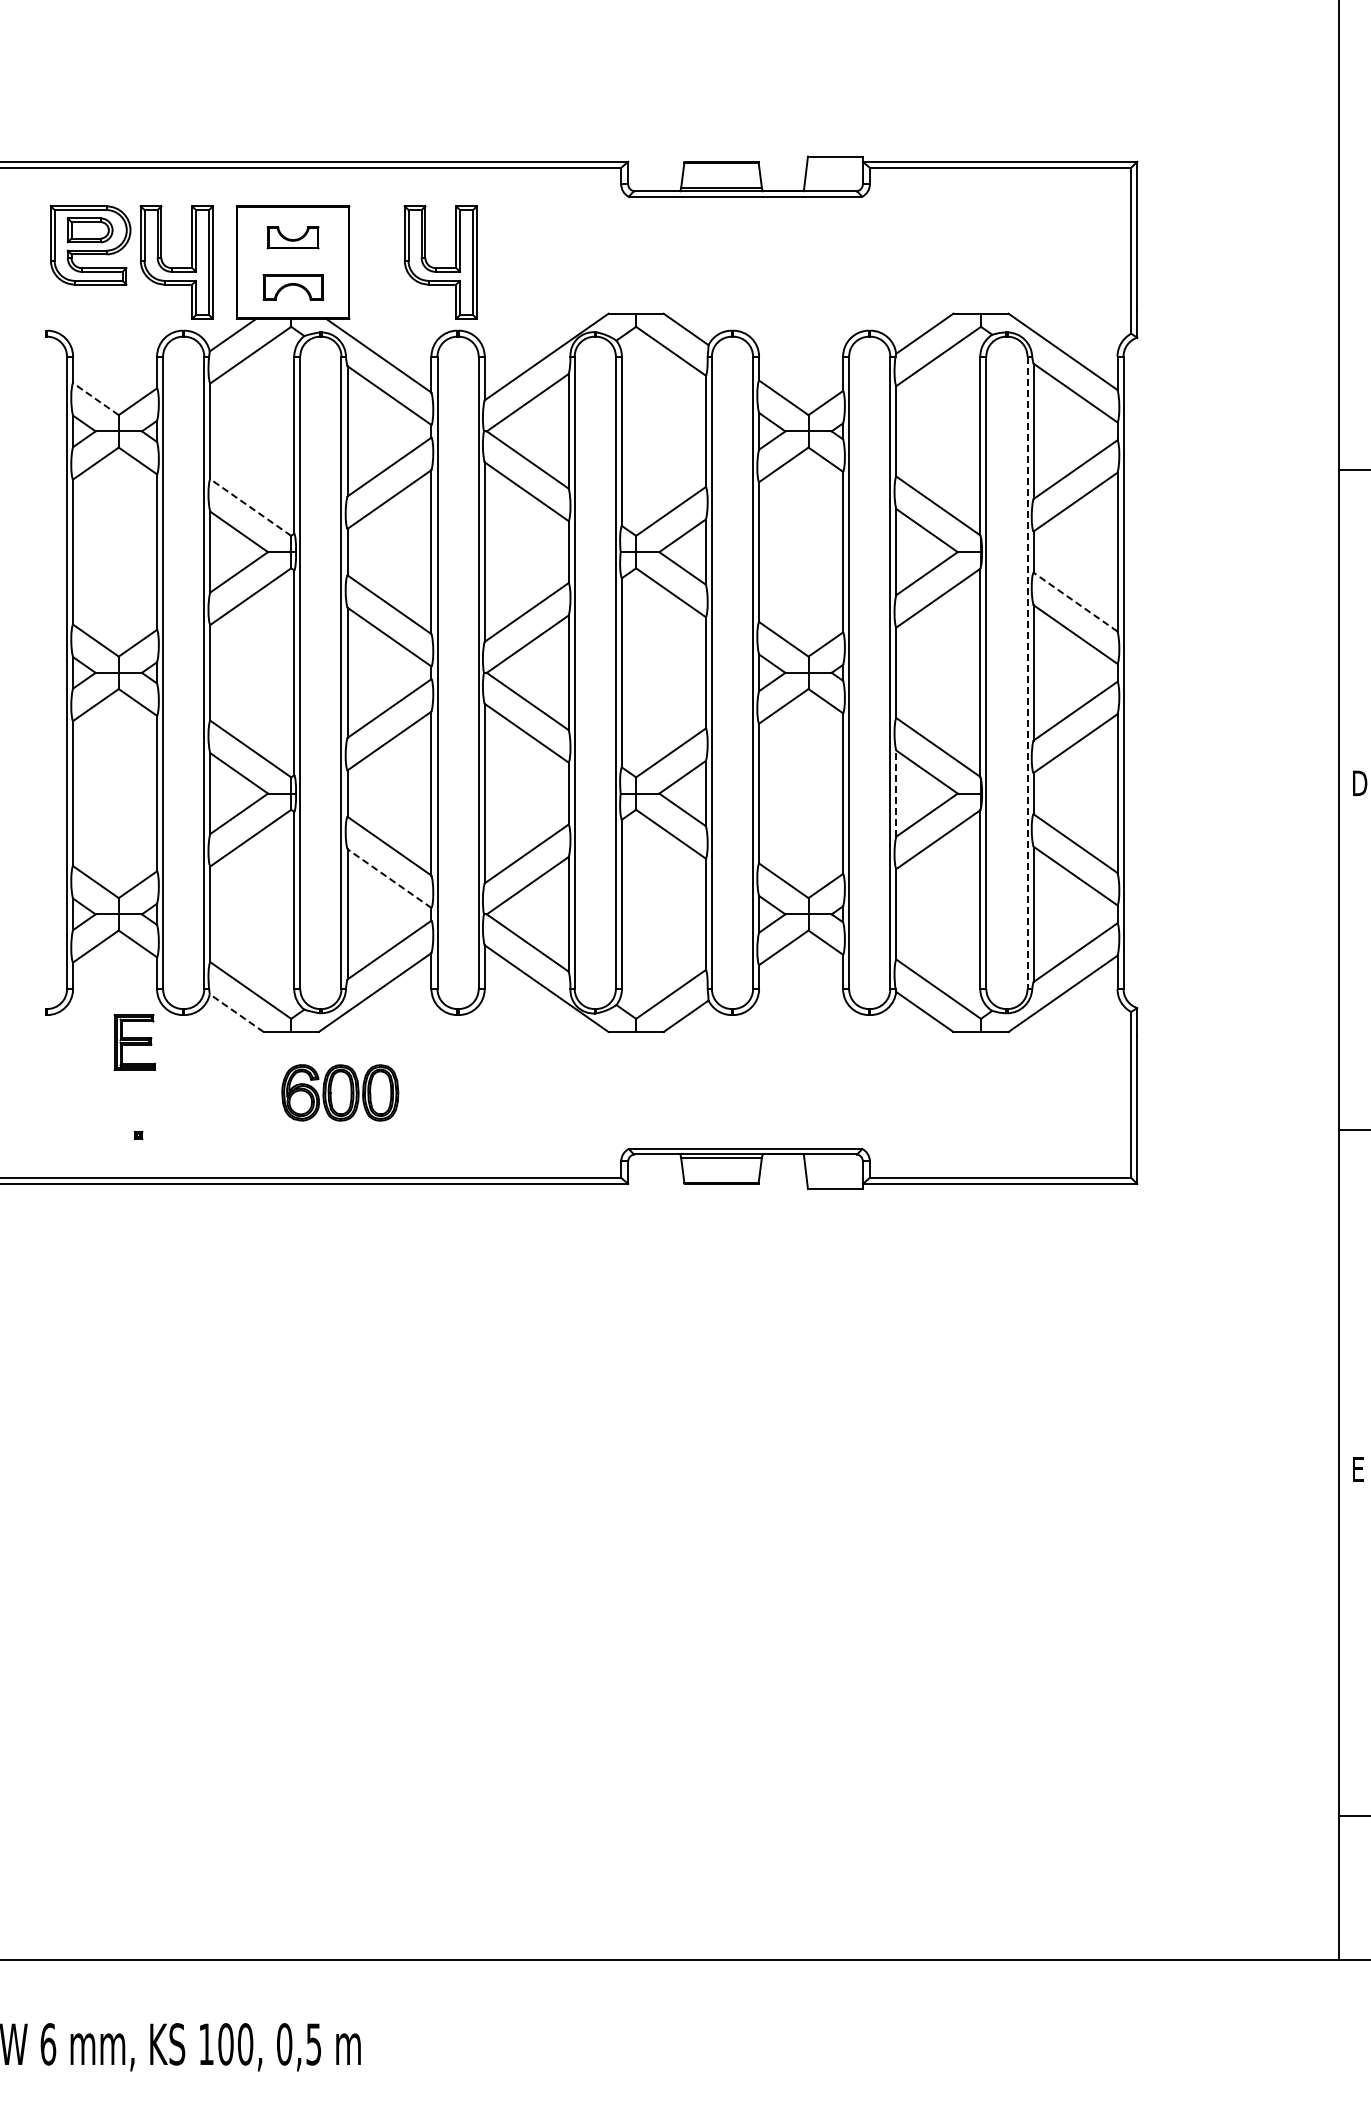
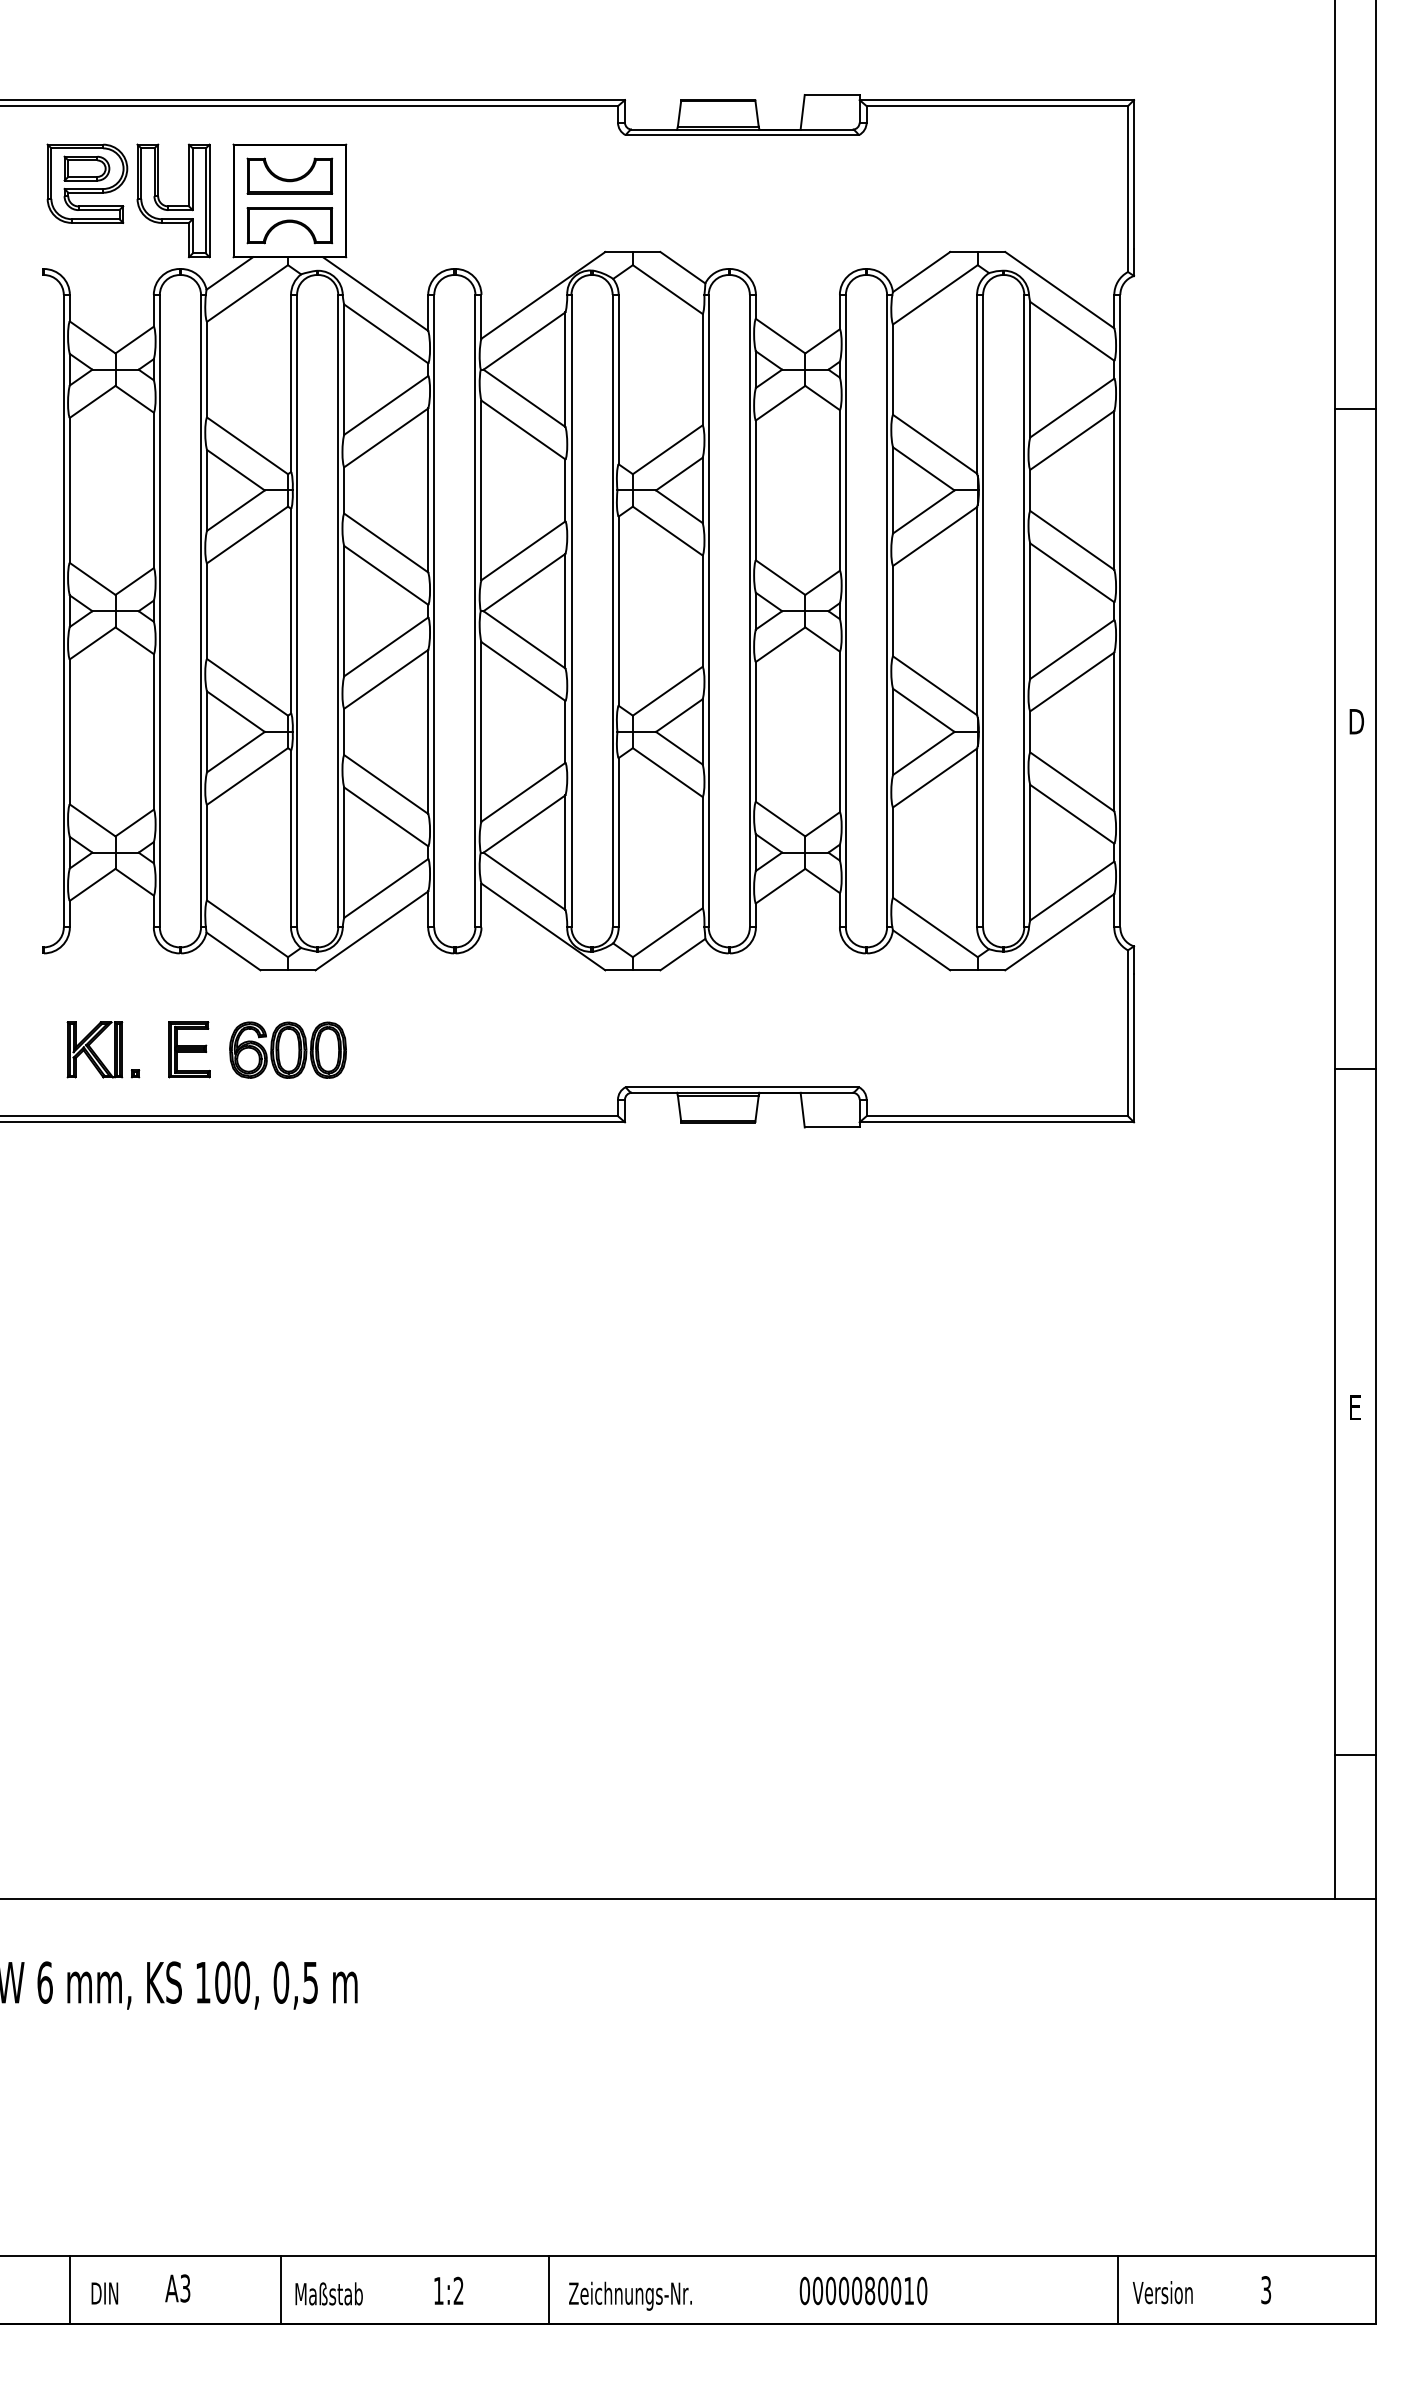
part: (292, 237) -> (289, 175), size x1.67
part: (440, 262) -> (437, 200), removed
part: (292, 287) -> (289, 225), size x1.43
line: (95, 399) -> (92, 337), dashed -> solid
line: (250, 507) -> (247, 445), dashed -> solid
line: (1074, 602) -> (1071, 540), dashed -> solid
line: (1027, 673) -> (1024, 611), dashed -> solid
line: (896, 793) -> (893, 731), dashed -> solid
line: (388, 878) -> (385, 816), dashed -> solid
line: (236, 1013) -> (233, 951), dashed -> solid
part: (134, 1042) -> (189, 1049), moved
part: (339, 1092) -> (287, 1049), moved
part: (97, 1111) -> (94, 1049), added

